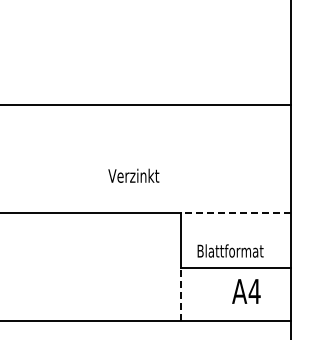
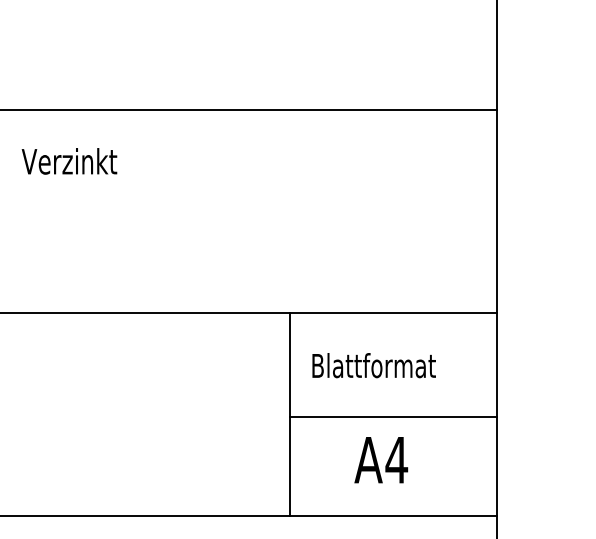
text: (133, 175) -> (68, 160), moved
line: (235, 212) -> (392, 312), dashed -> solid
text: (230, 250) -> (373, 364), moved
text: (246, 291) -> (381, 460), moved
line: (180, 294) -> (289, 465), dashed -> solid

